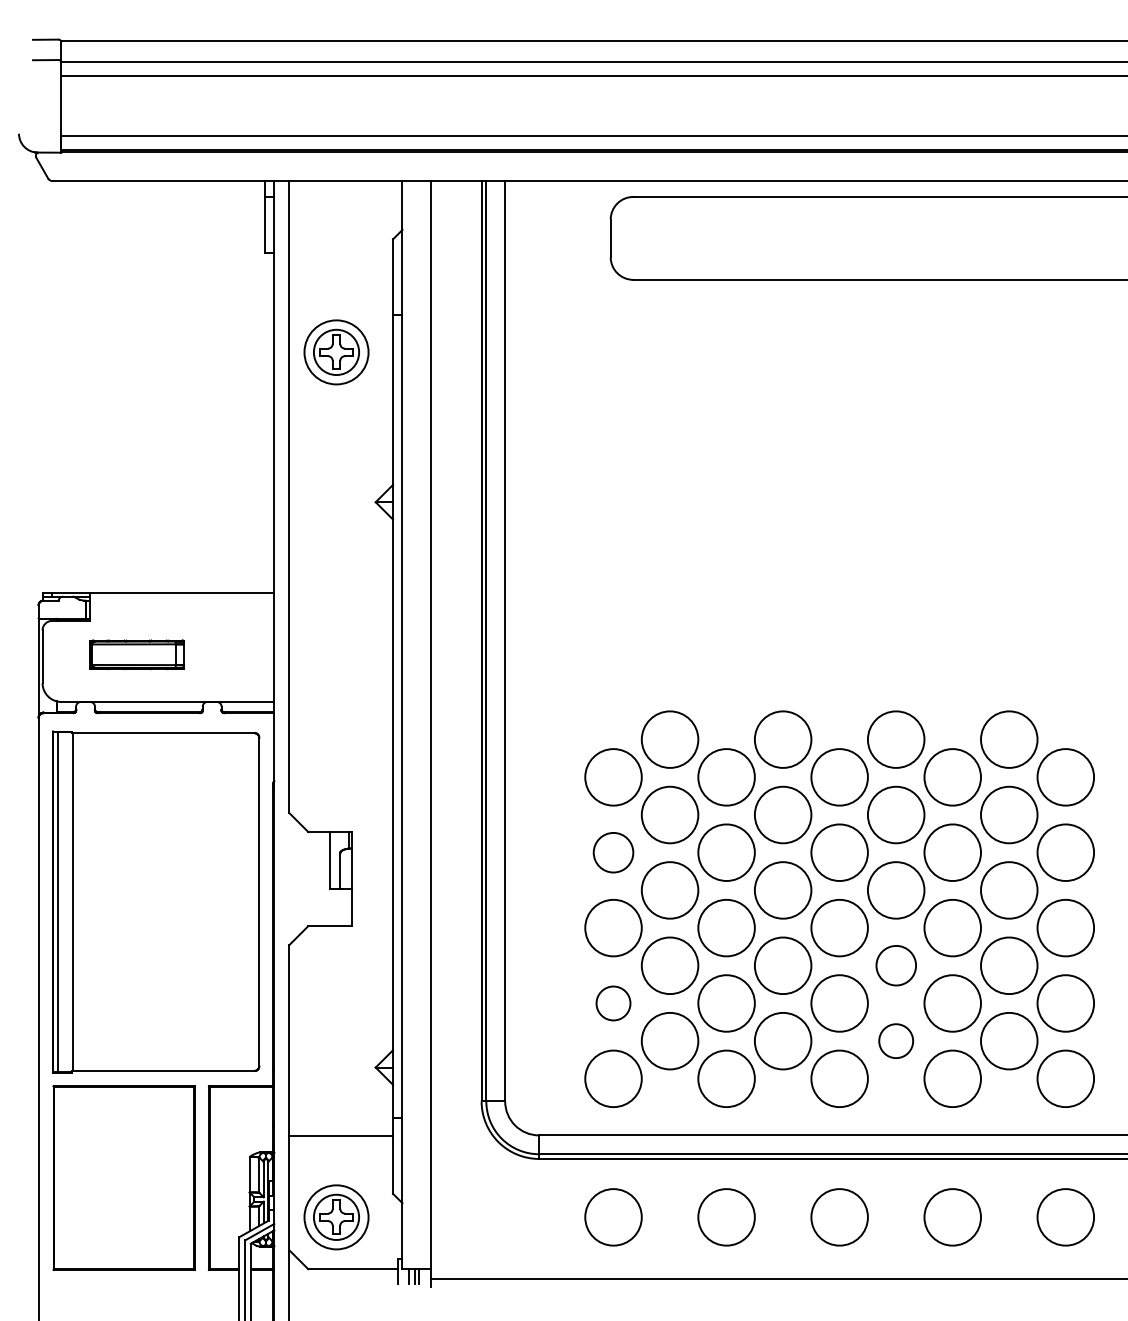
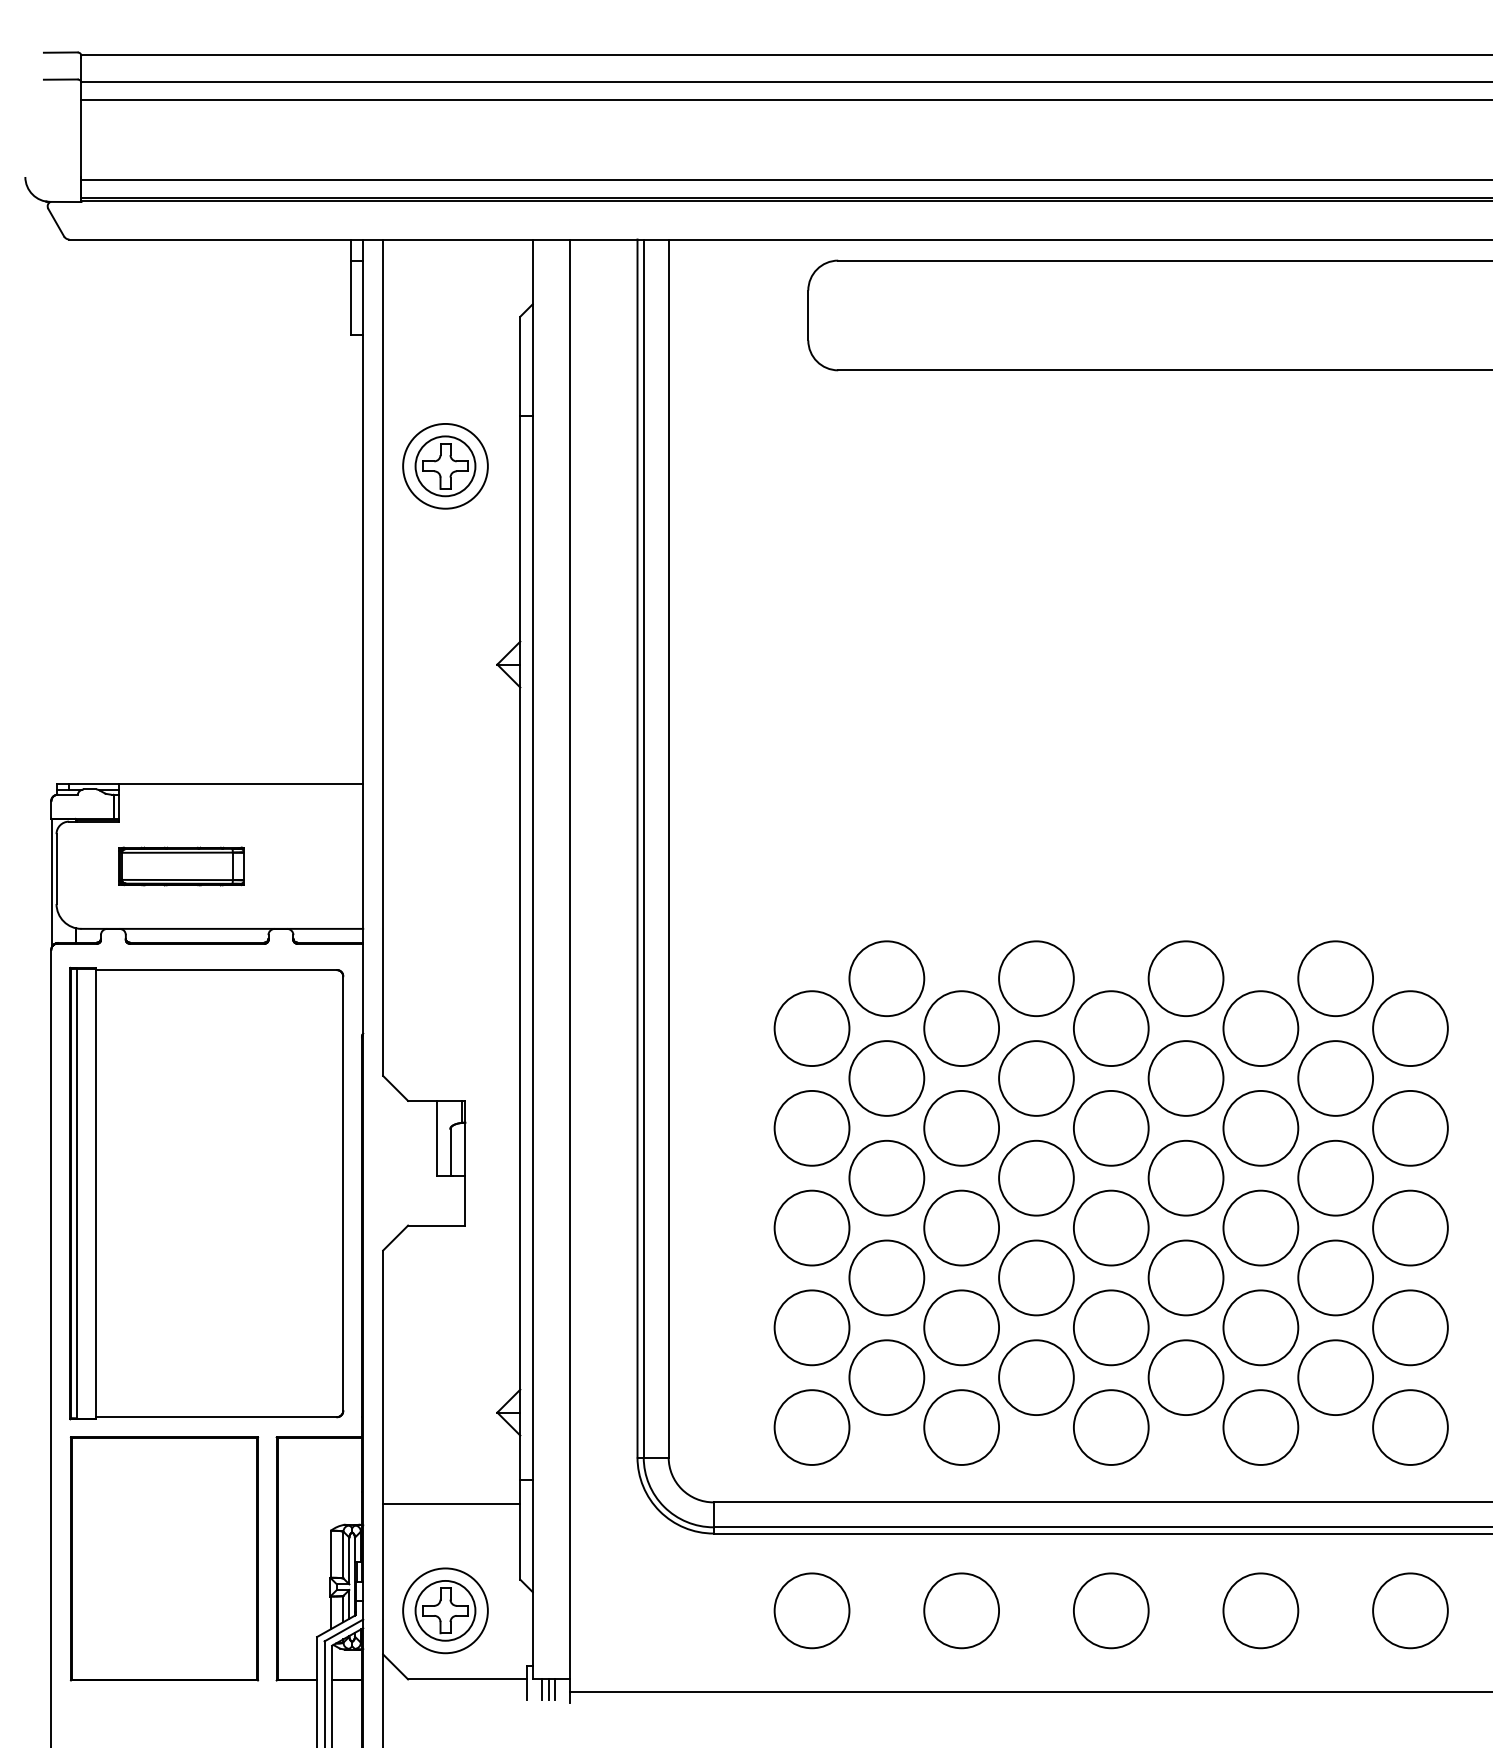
circle: (613, 852) -> (811, 1128), size x1.43
circle: (896, 965) -> (1186, 1277), size x1.43
circle: (613, 1003) -> (811, 1327), size x1.67
circle: (895, 1040) -> (1185, 1376), size x1.67

